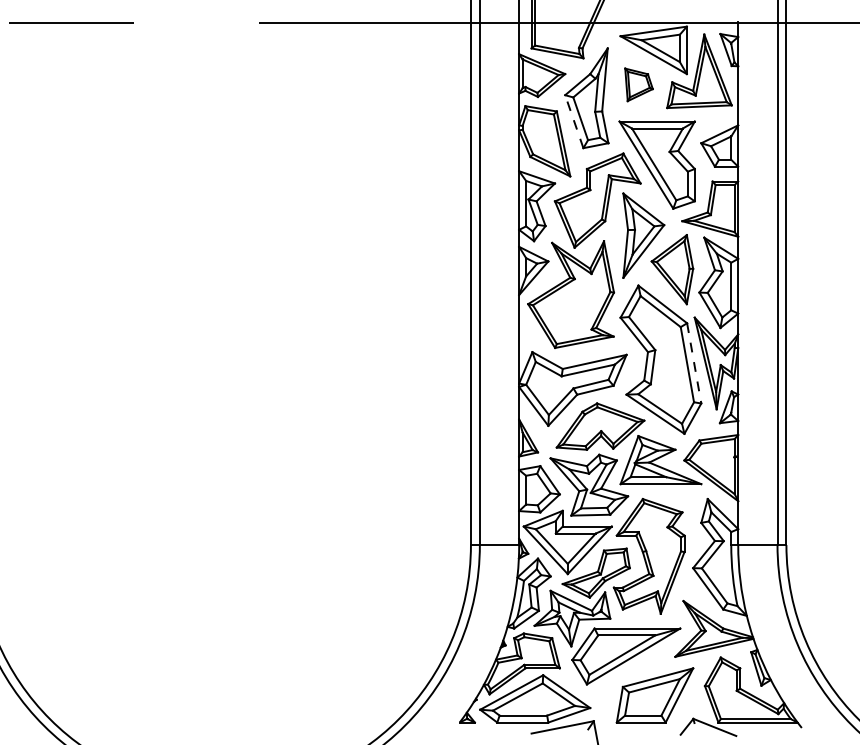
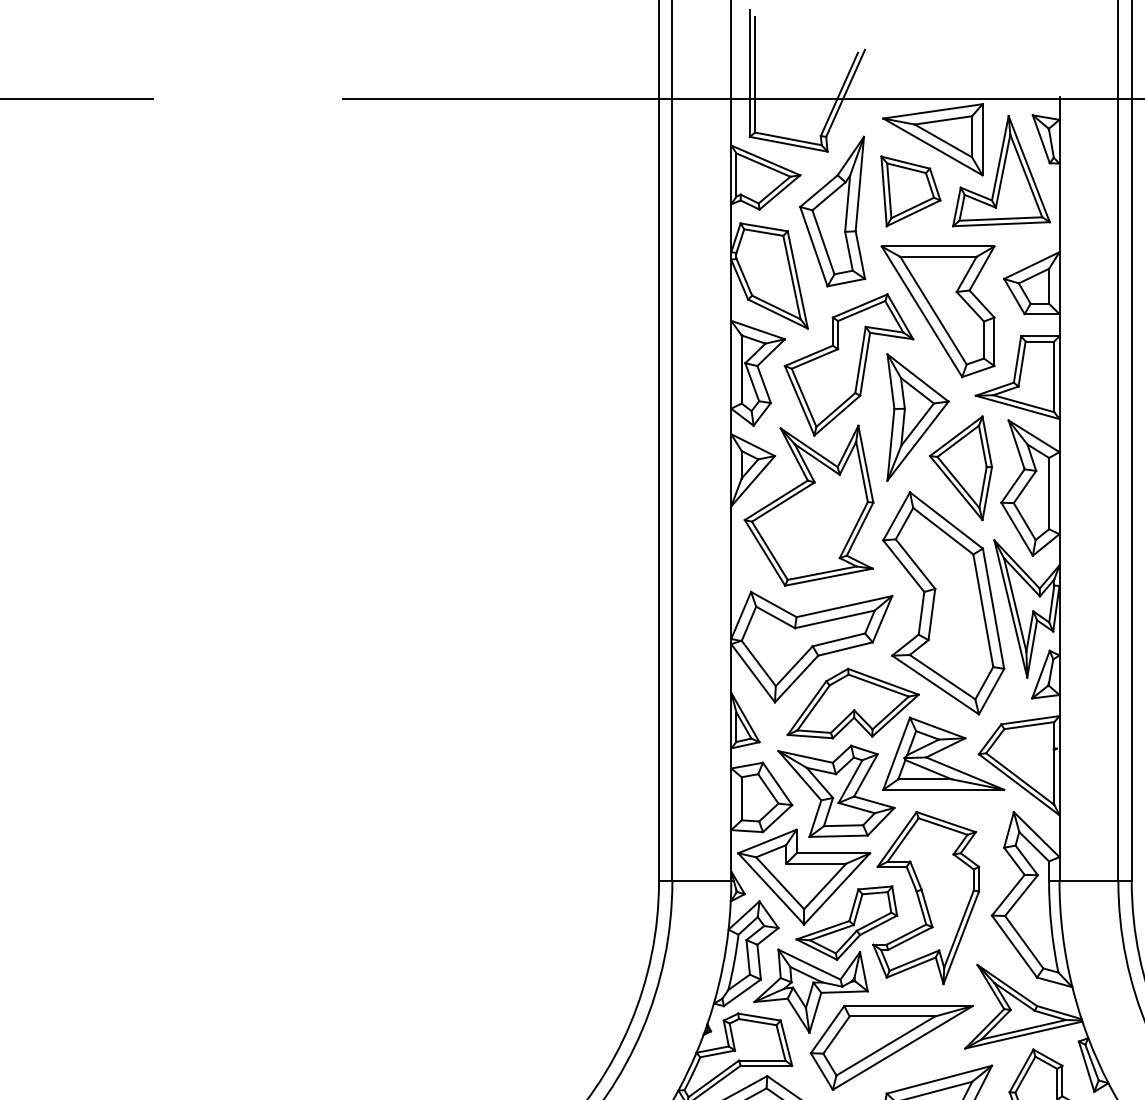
part: (638, 84) -> (910, 190), size x1.43
line: (574, 121) -> (814, 246), dashed -> solid
line: (694, 363) -> (993, 608), dashed -> solid

